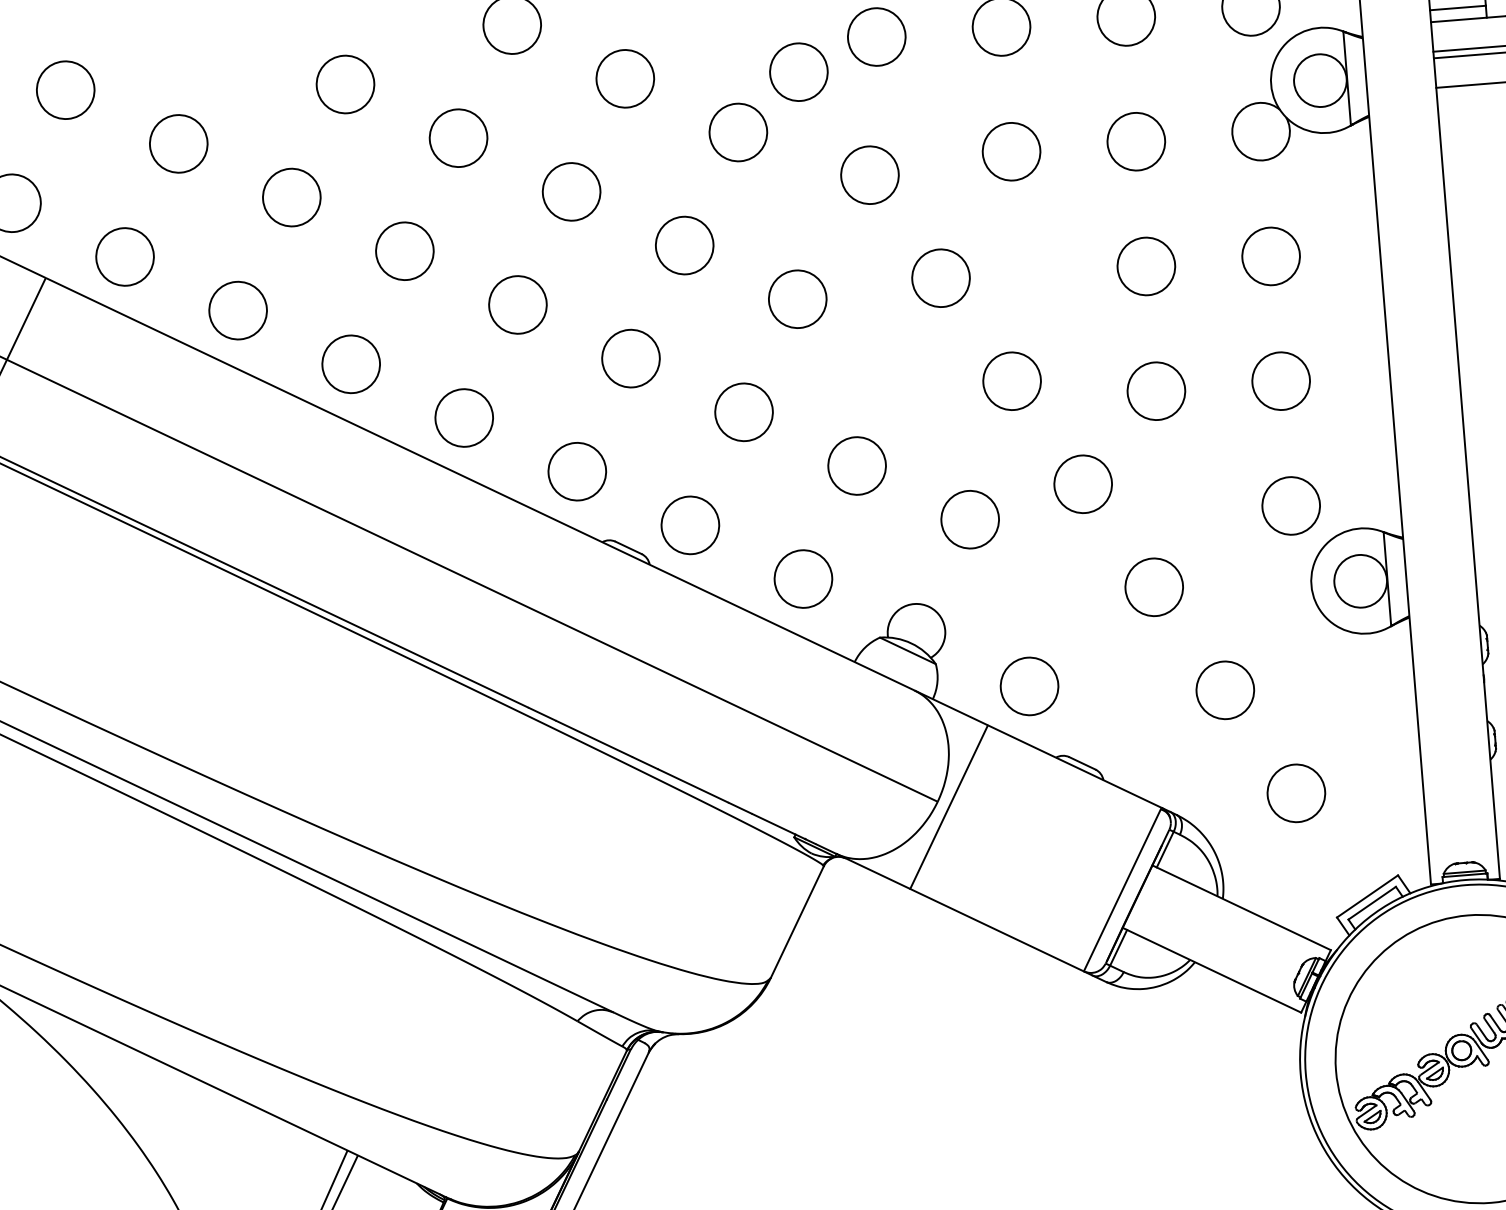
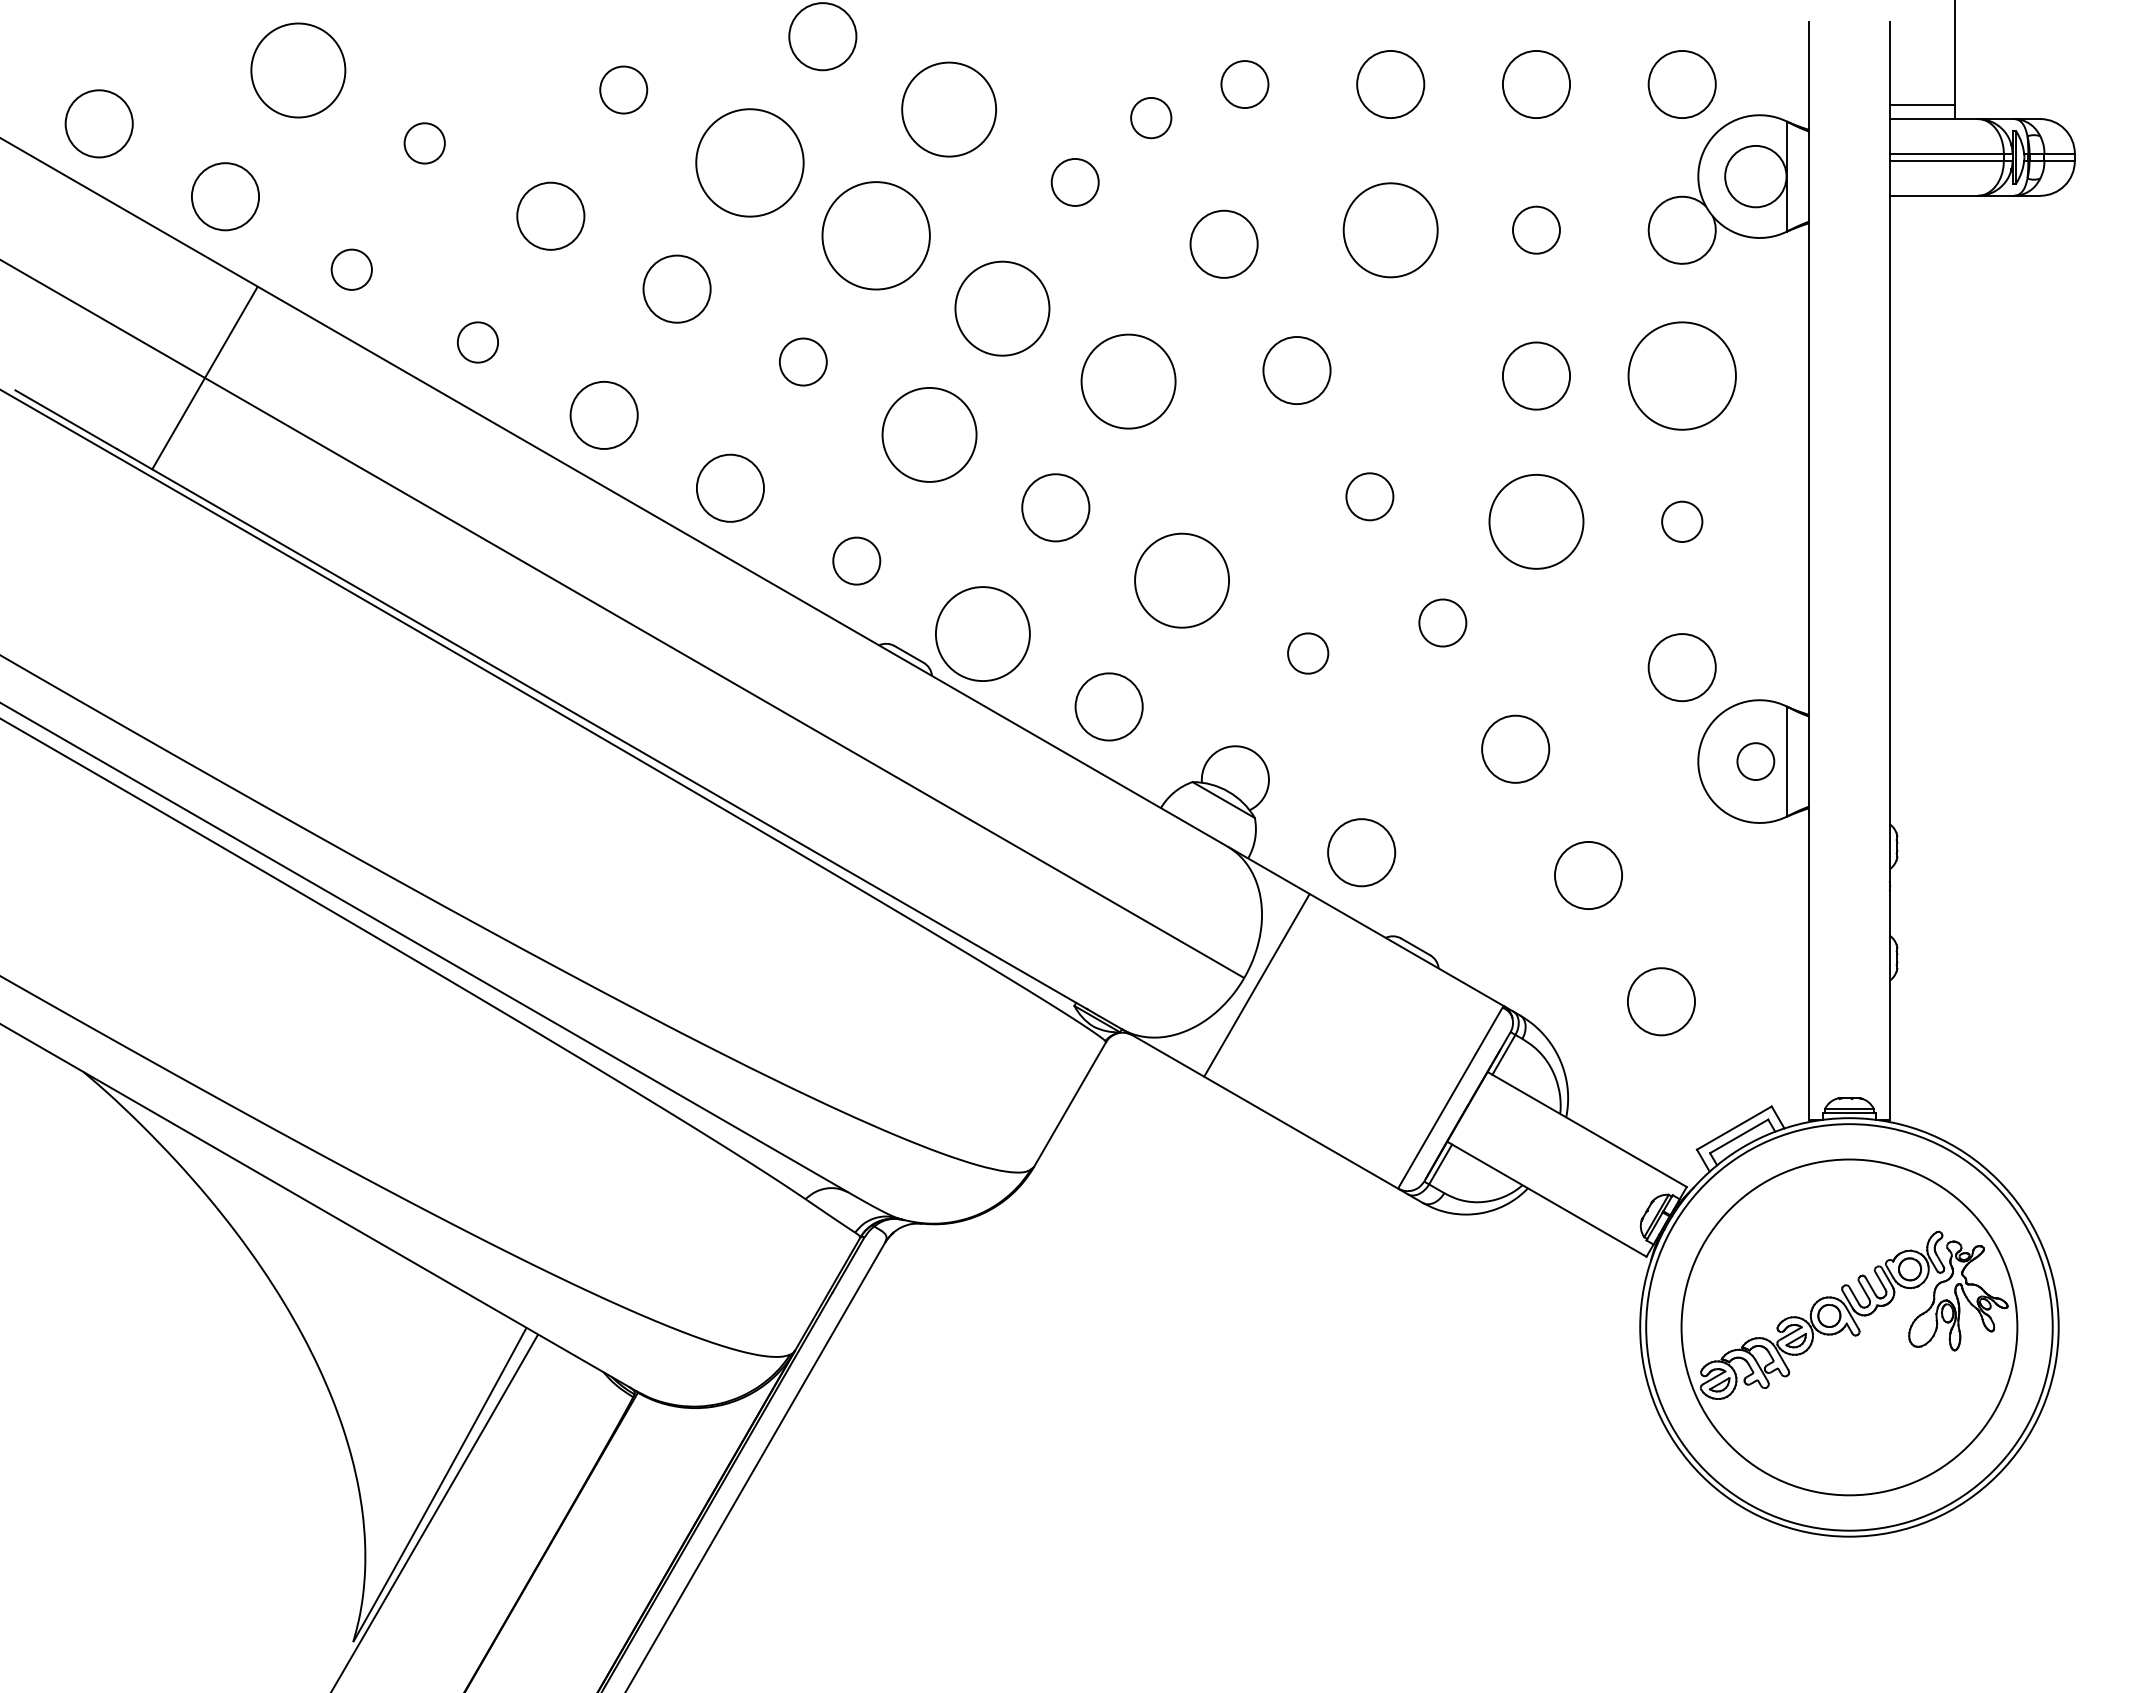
circle: (876, 37) -> (1244, 84), size x0.7
circle: (798, 71) -> (1150, 117), size x0.6
circle: (624, 78) -> (948, 109), size x1.4
circle: (345, 84) -> (623, 89), size x0.7
circle: (64, 90) -> (297, 70), size x1.4
circle: (737, 132) -> (1074, 182), size x0.7
circle: (458, 137) -> (749, 162), size x1.6
circle: (1136, 141) -> (1536, 229), size x0.7
circle: (178, 143) -> (424, 143), size x0.6
circle: (1011, 151) -> (1390, 229), size x1.4
circle: (571, 191) -> (875, 235), size x1.6
circle: (684, 245) -> (1002, 308), size x1.4
circle: (1270, 255) -> (1681, 375), size x1.6
circle: (124, 256) -> (351, 269), size x0.6
circle: (797, 299) -> (1128, 381), size x1.4
circle: (517, 304) -> (802, 361), size x0.7
circle: (237, 310) -> (477, 342), size x0.6
circle: (630, 358) -> (929, 434), size x1.4
circle: (1280, 380) -> (1681, 521), size x0.6
circle: (1011, 381) -> (1369, 496), size x0.7
circle: (1156, 390) -> (1536, 521), size x1.4
circle: (856, 465) -> (1181, 580), size x1.4
circle: (577, 471) -> (856, 560), size x0.7
circle: (1082, 483) -> (1442, 622), size x0.7
circle: (969, 519) -> (1307, 653), size x0.6
circle: (689, 524) -> (982, 633), size x1.4
circle: (1360, 581) -> (1755, 761), size x0.6

